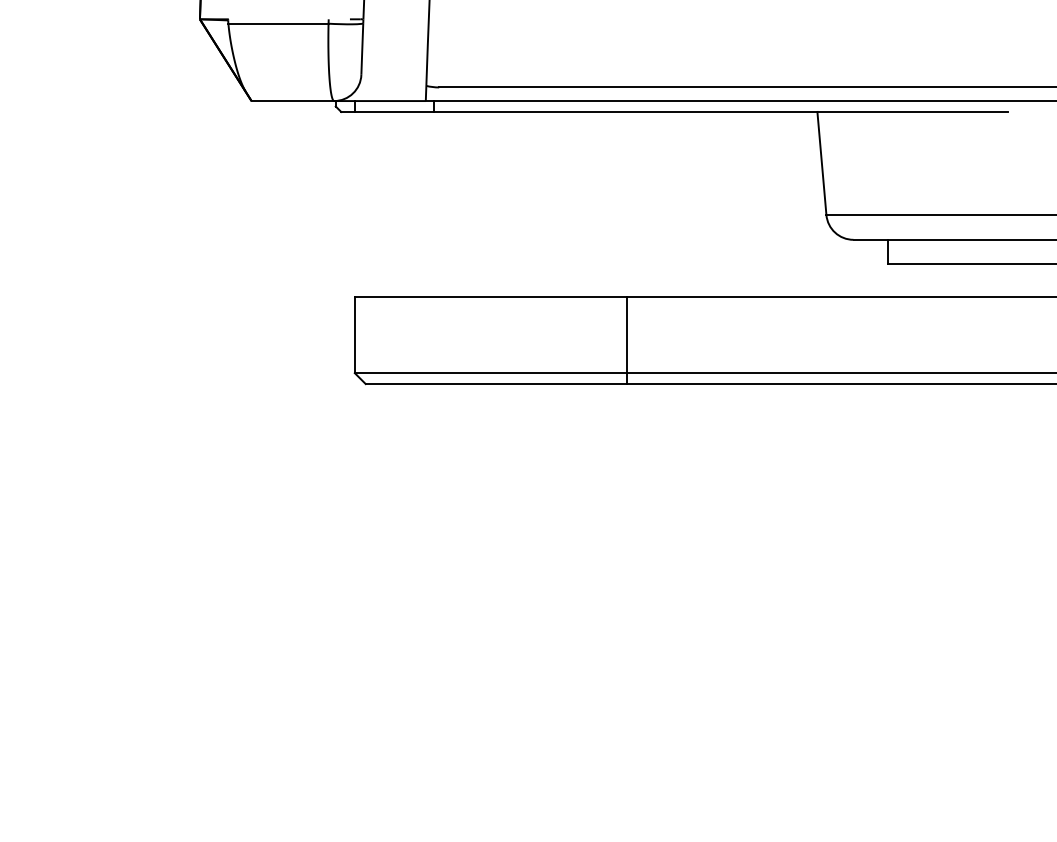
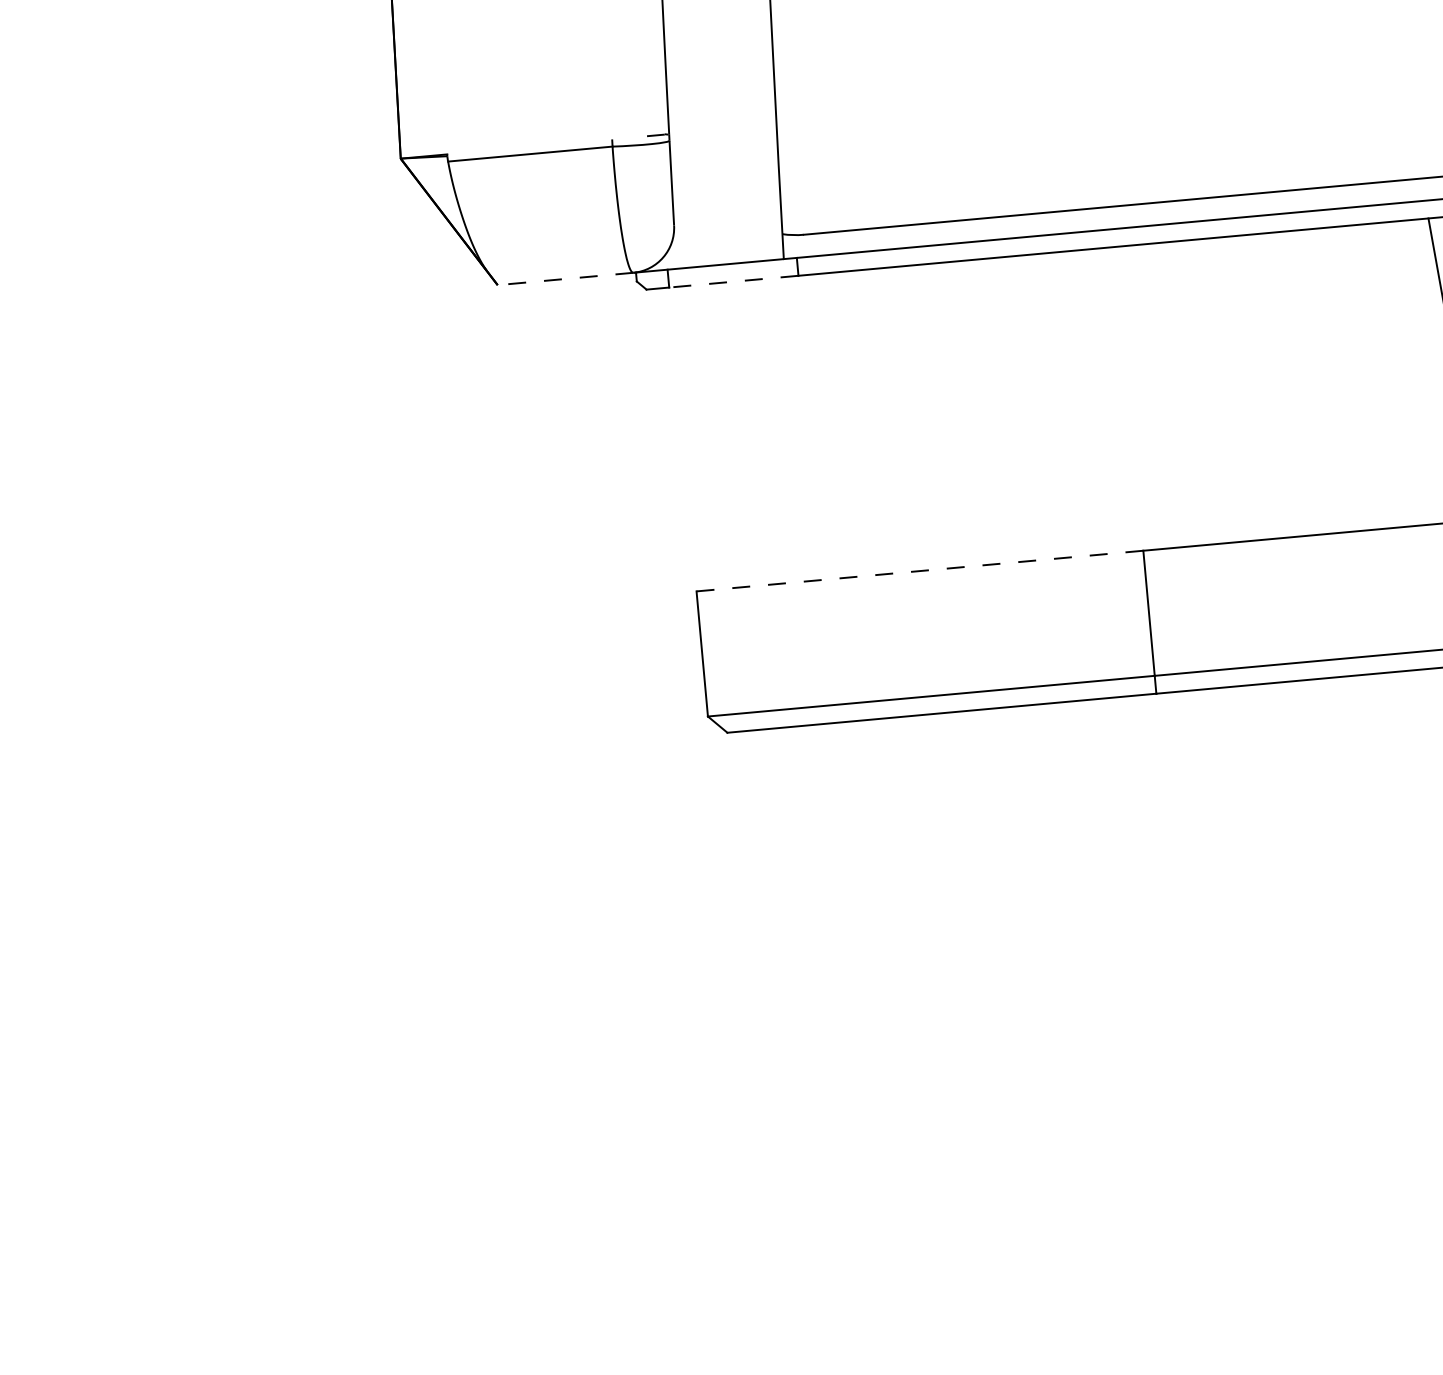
line: (292, 101) -> (564, 279), solid -> dashed
line: (393, 111) -> (732, 281), solid -> dashed
line: (490, 296) -> (919, 570), solid -> dashed

